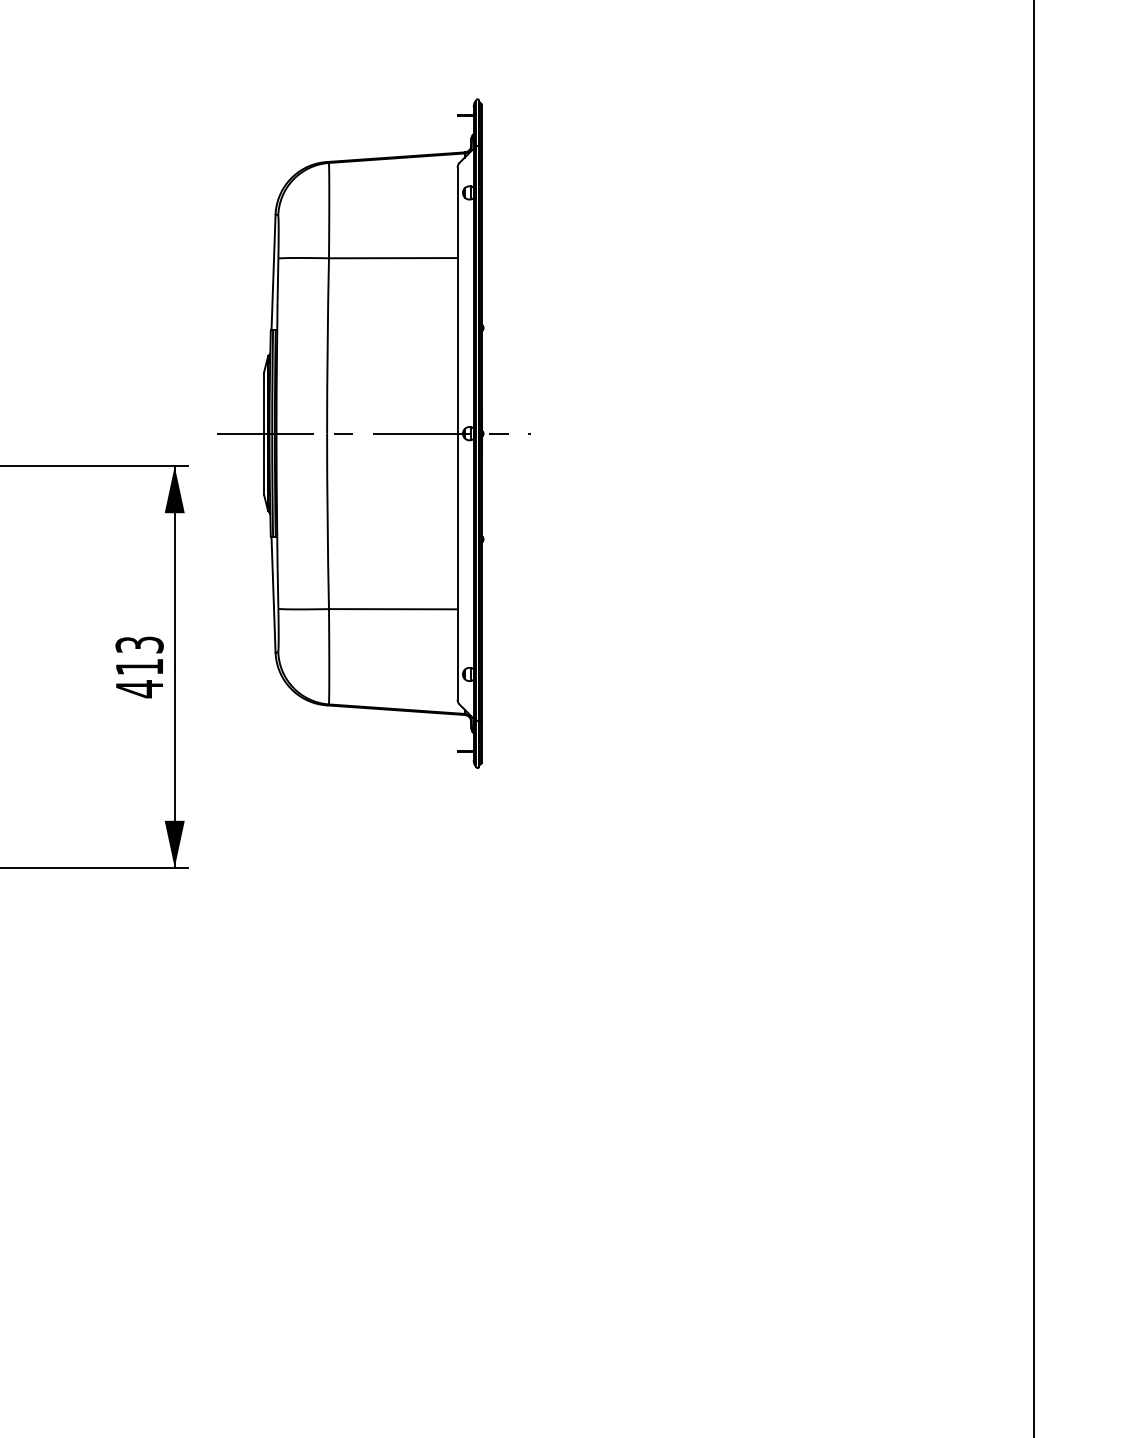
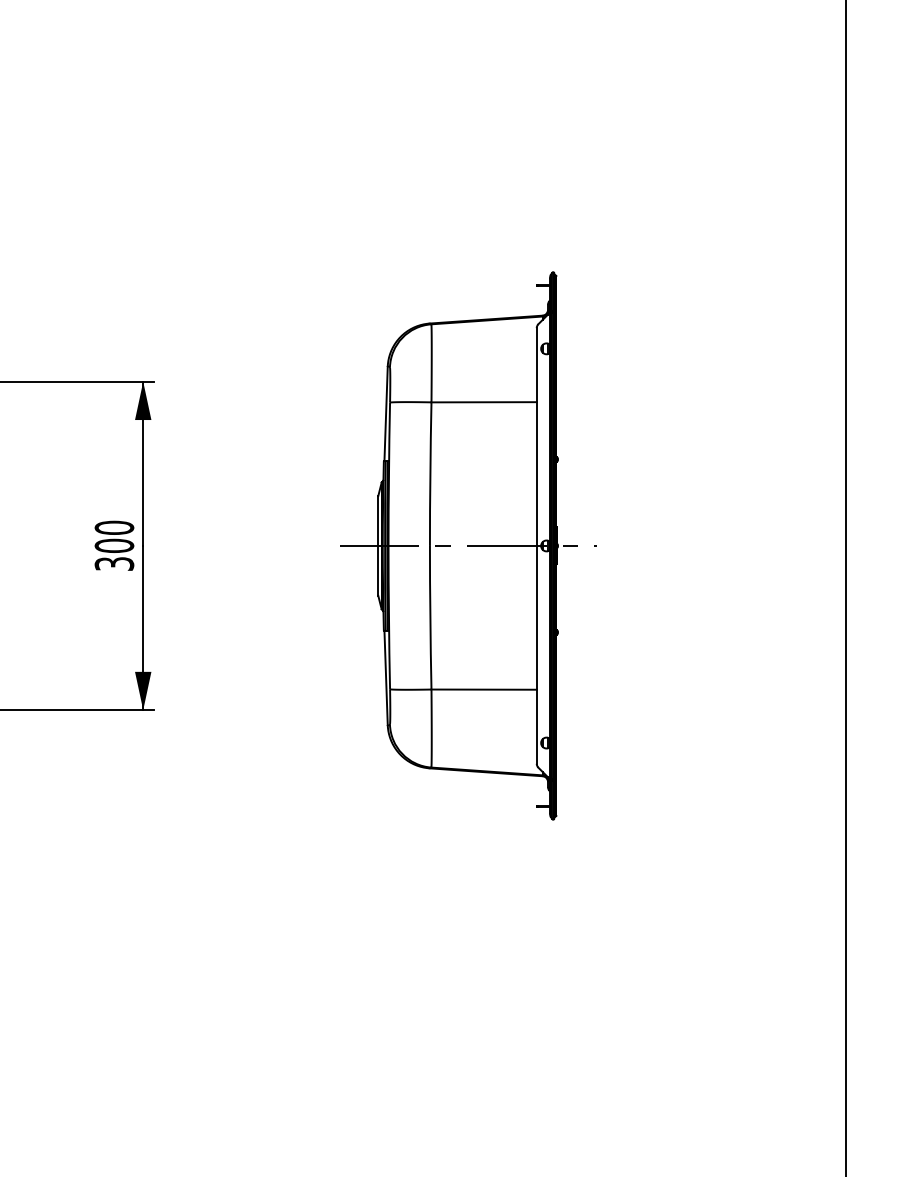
part: (374, 433) -> (468, 545), moved
text: (139, 666) -> (114, 545), 413 -> 300

